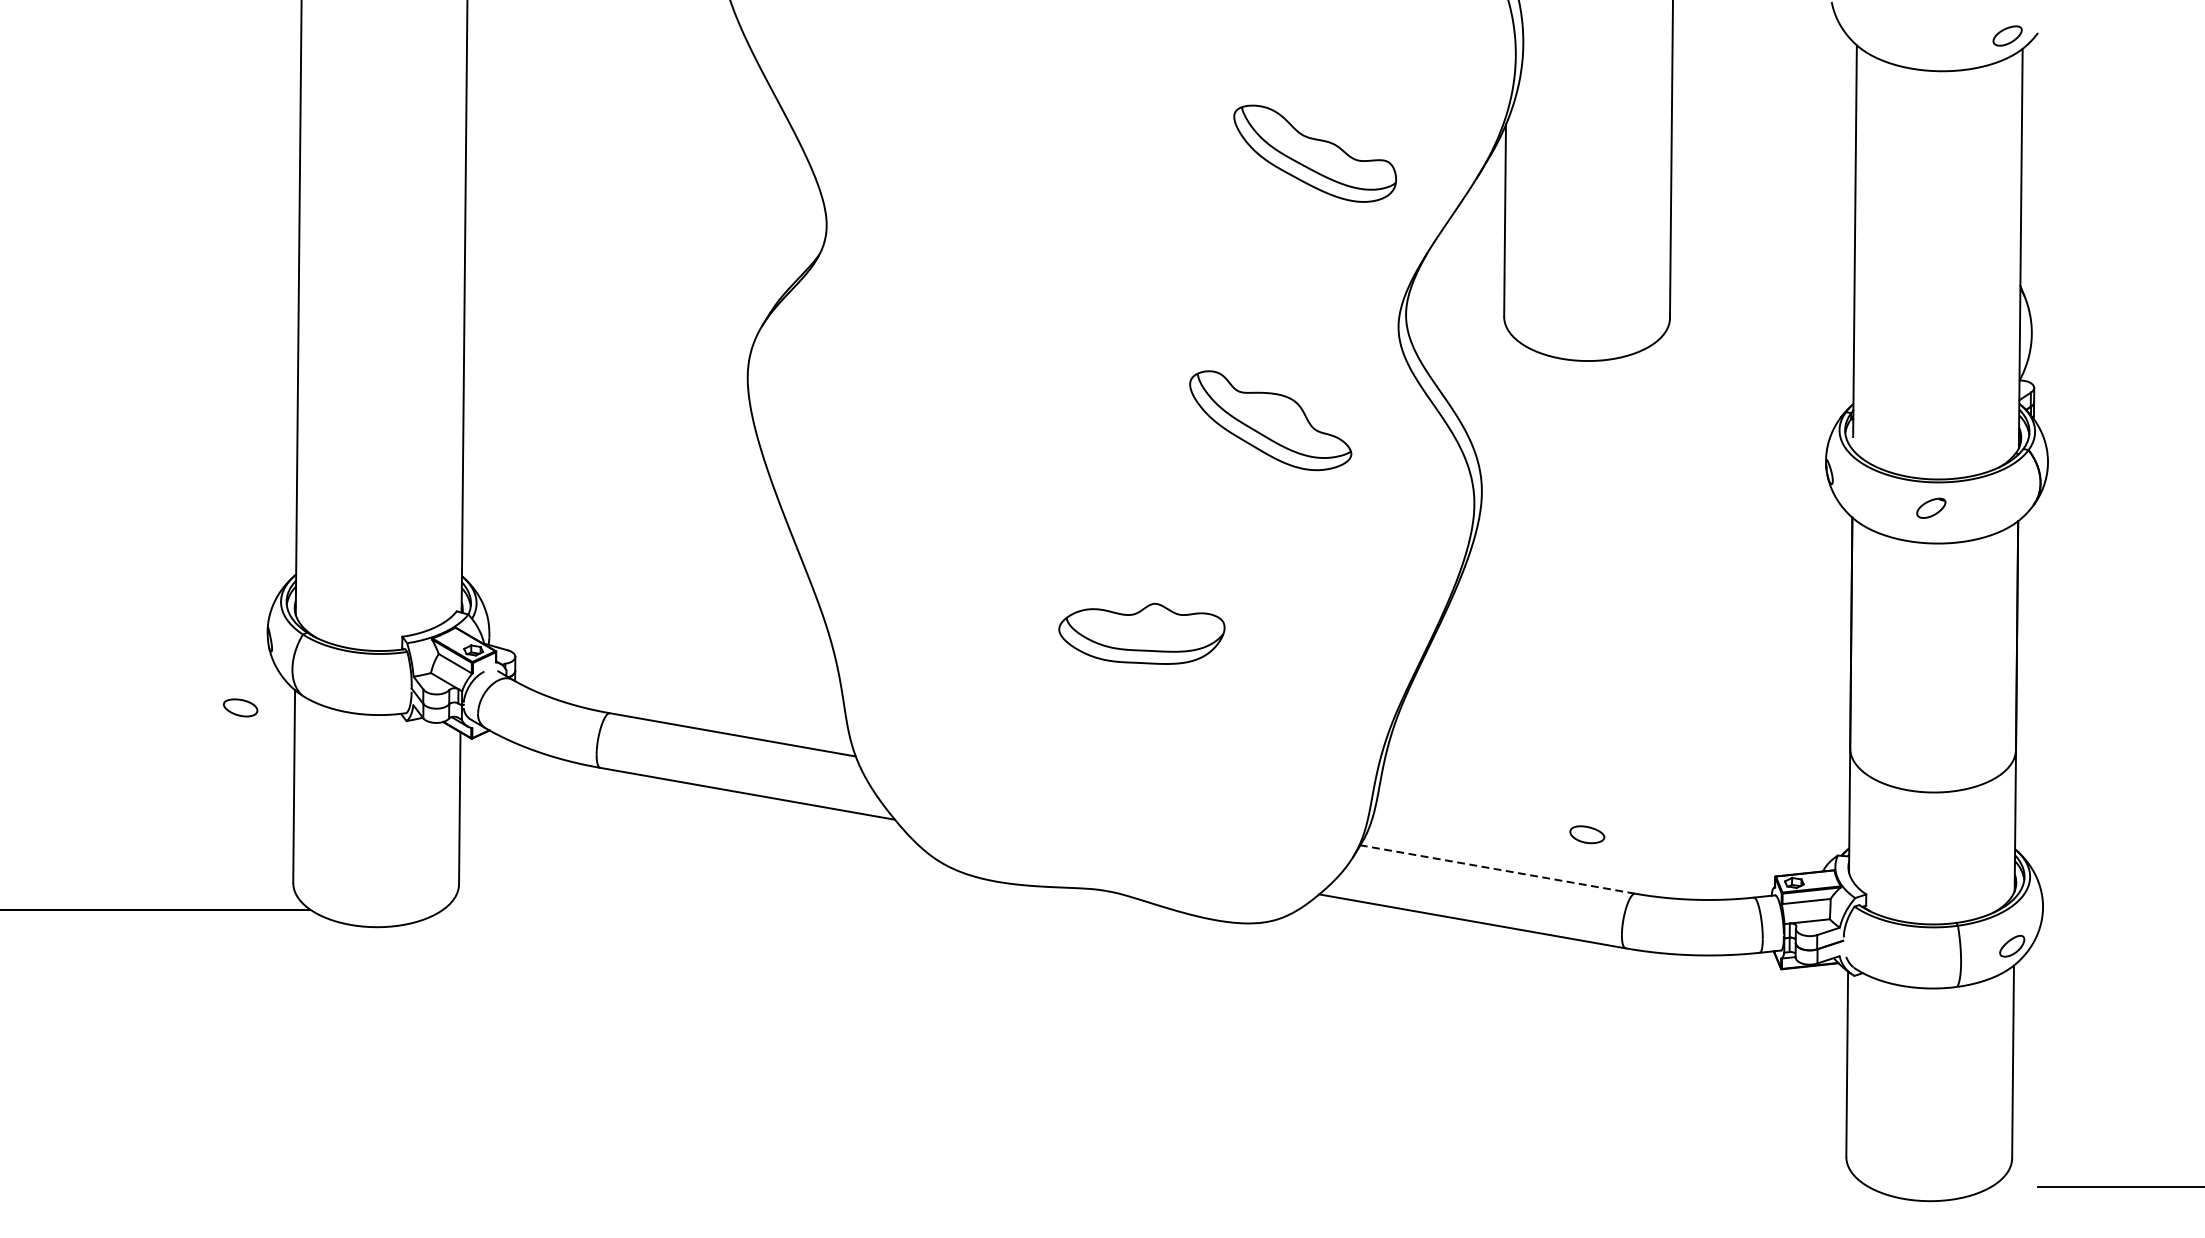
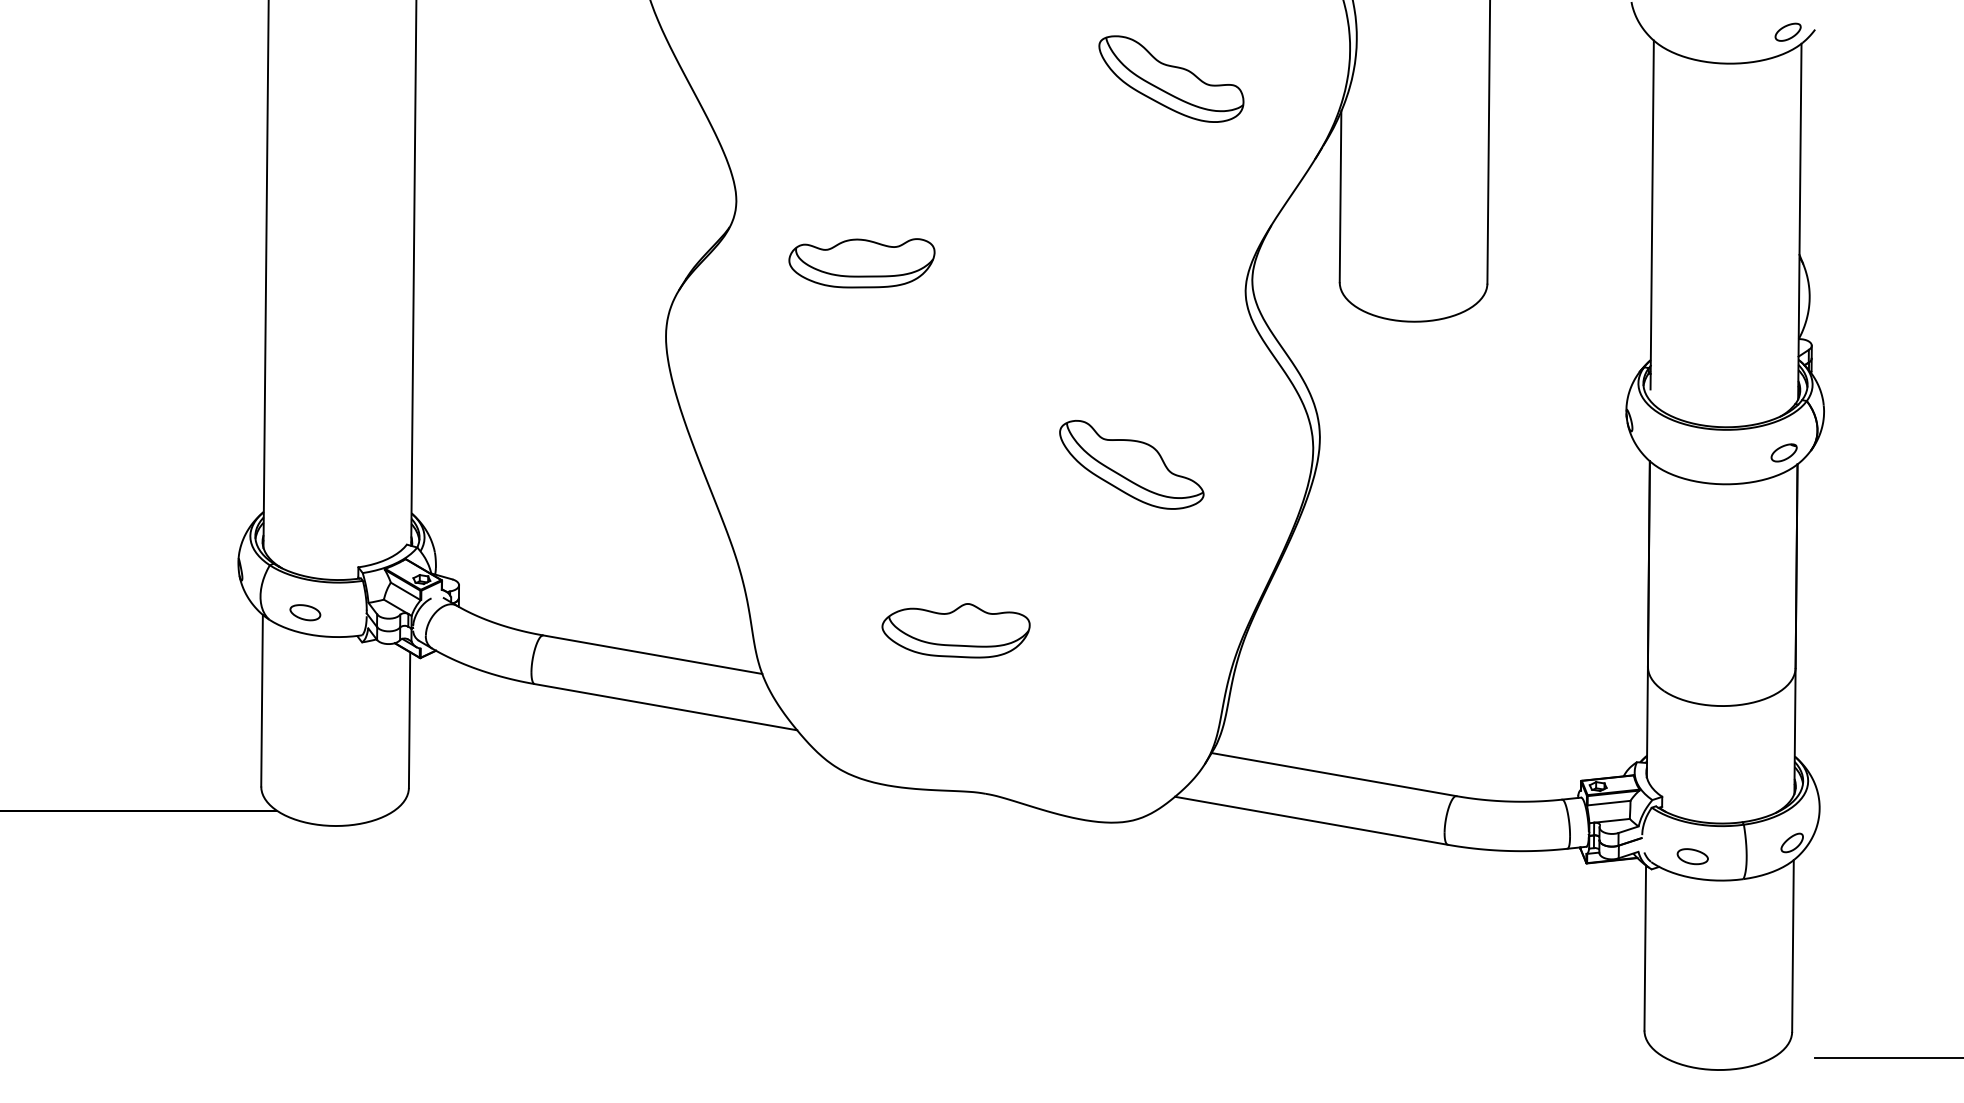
part: (1315, 153) -> (1171, 78), moved
part: (967, 295) -> (861, 263), added
part: (1270, 420) -> (1131, 464), moved
part: (1930, 507) -> (1783, 452), moved
part: (1141, 633) -> (955, 630), moved
part: (240, 707) -> (305, 612), moved
part: (1586, 834) -> (1692, 856), moved
line: (1497, 869) -> (1333, 774), dashed -> solid

